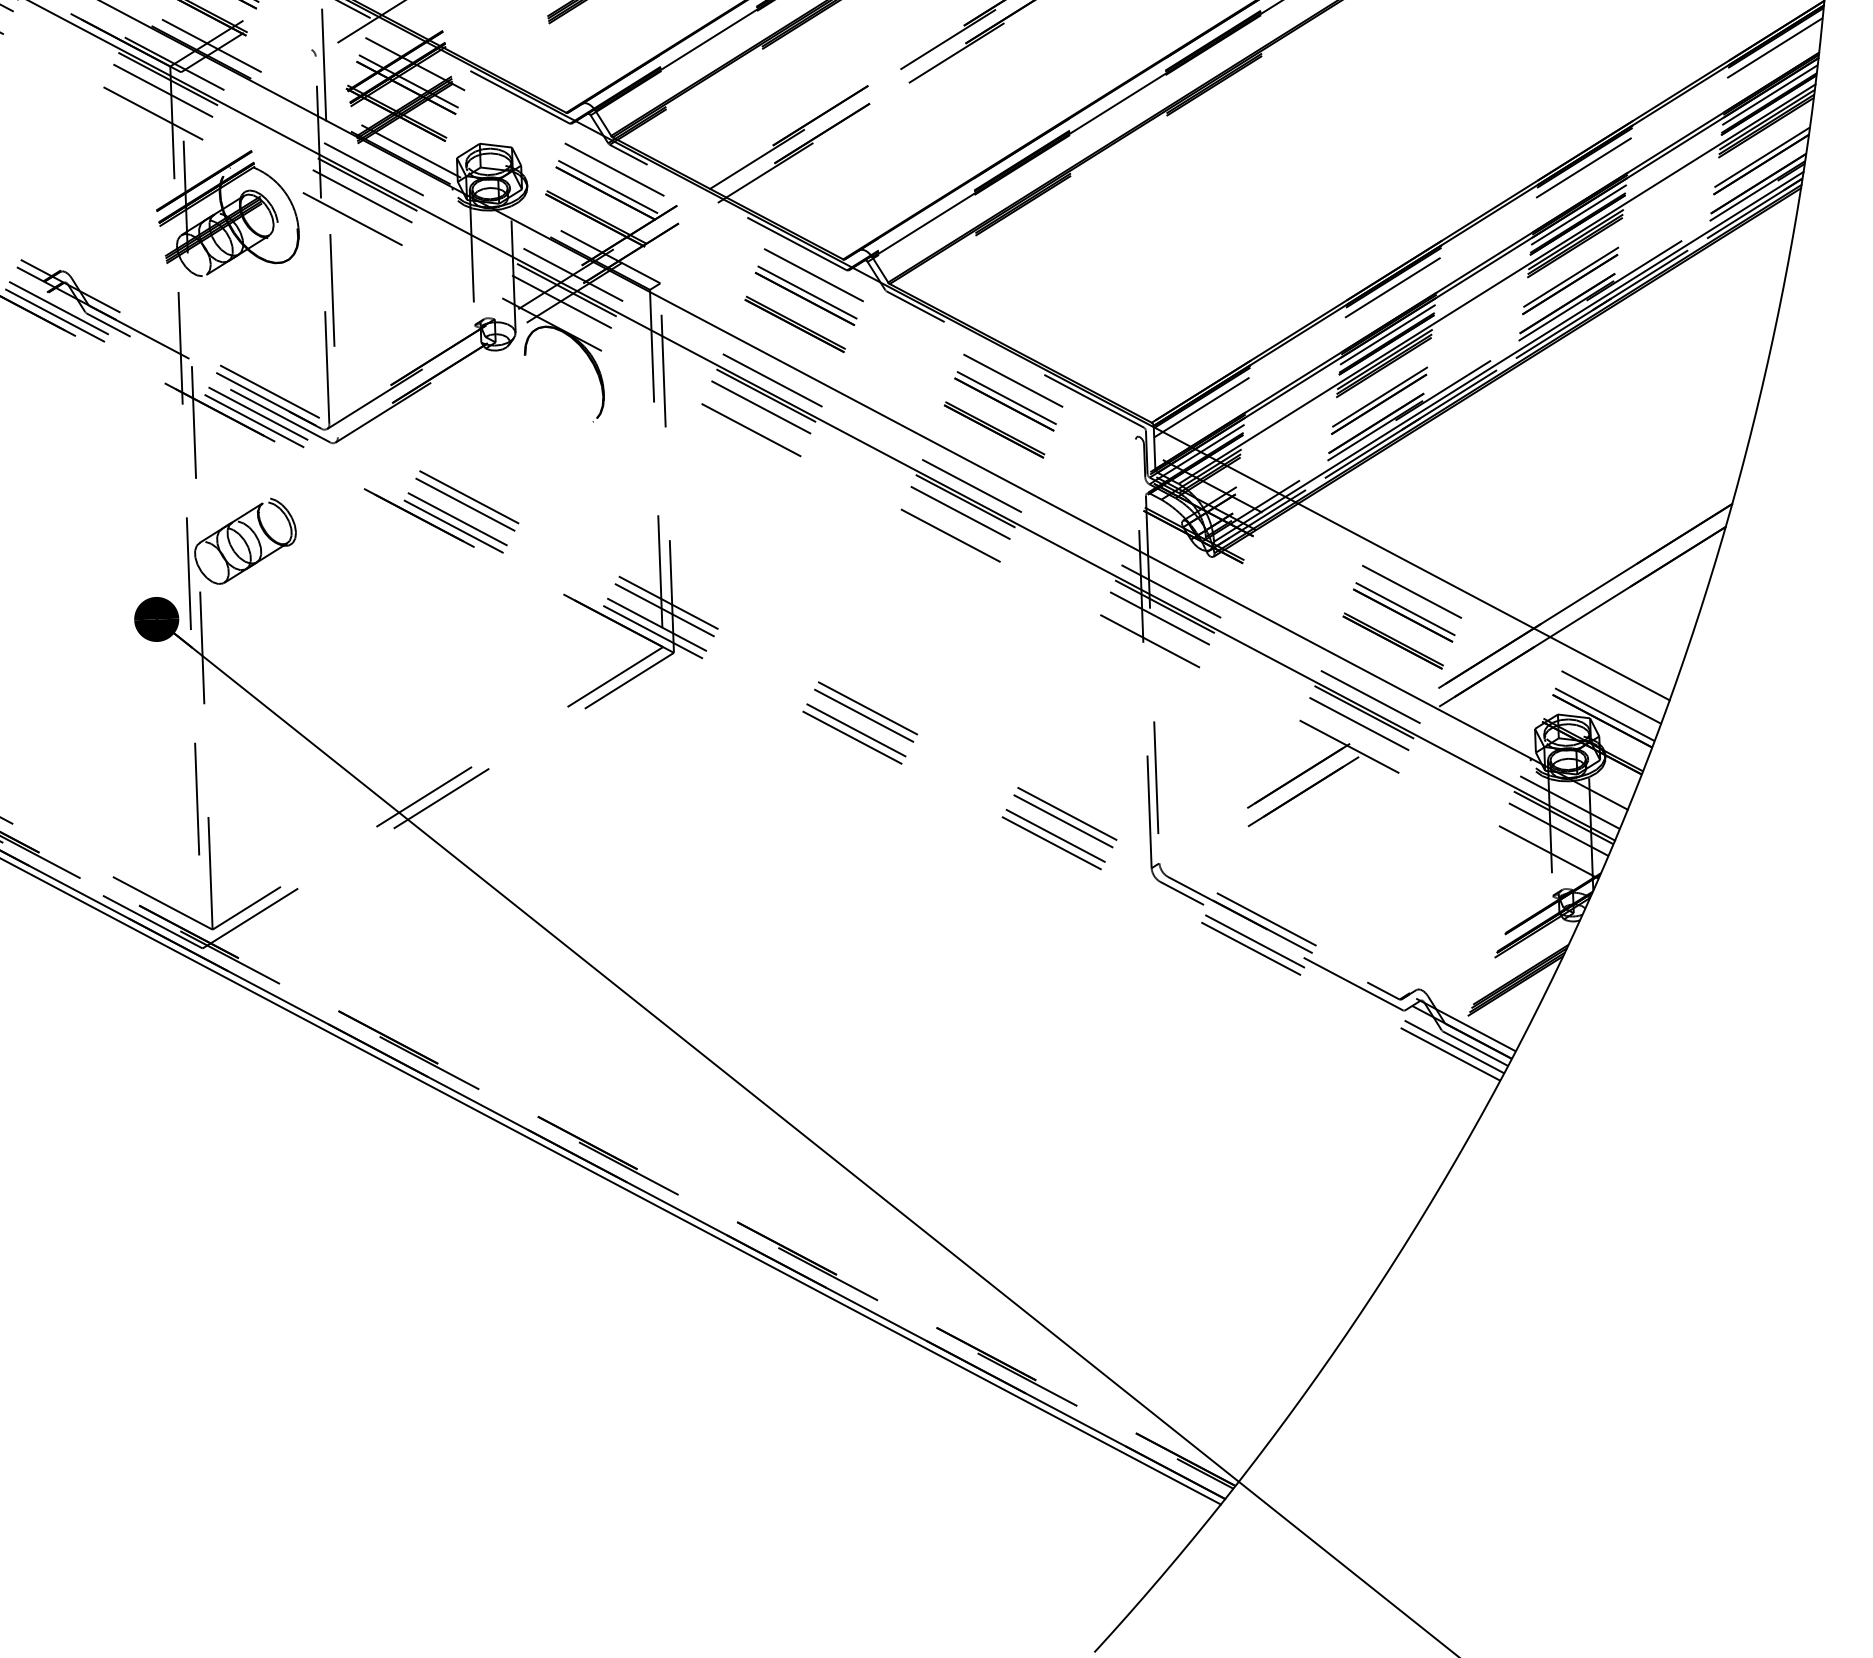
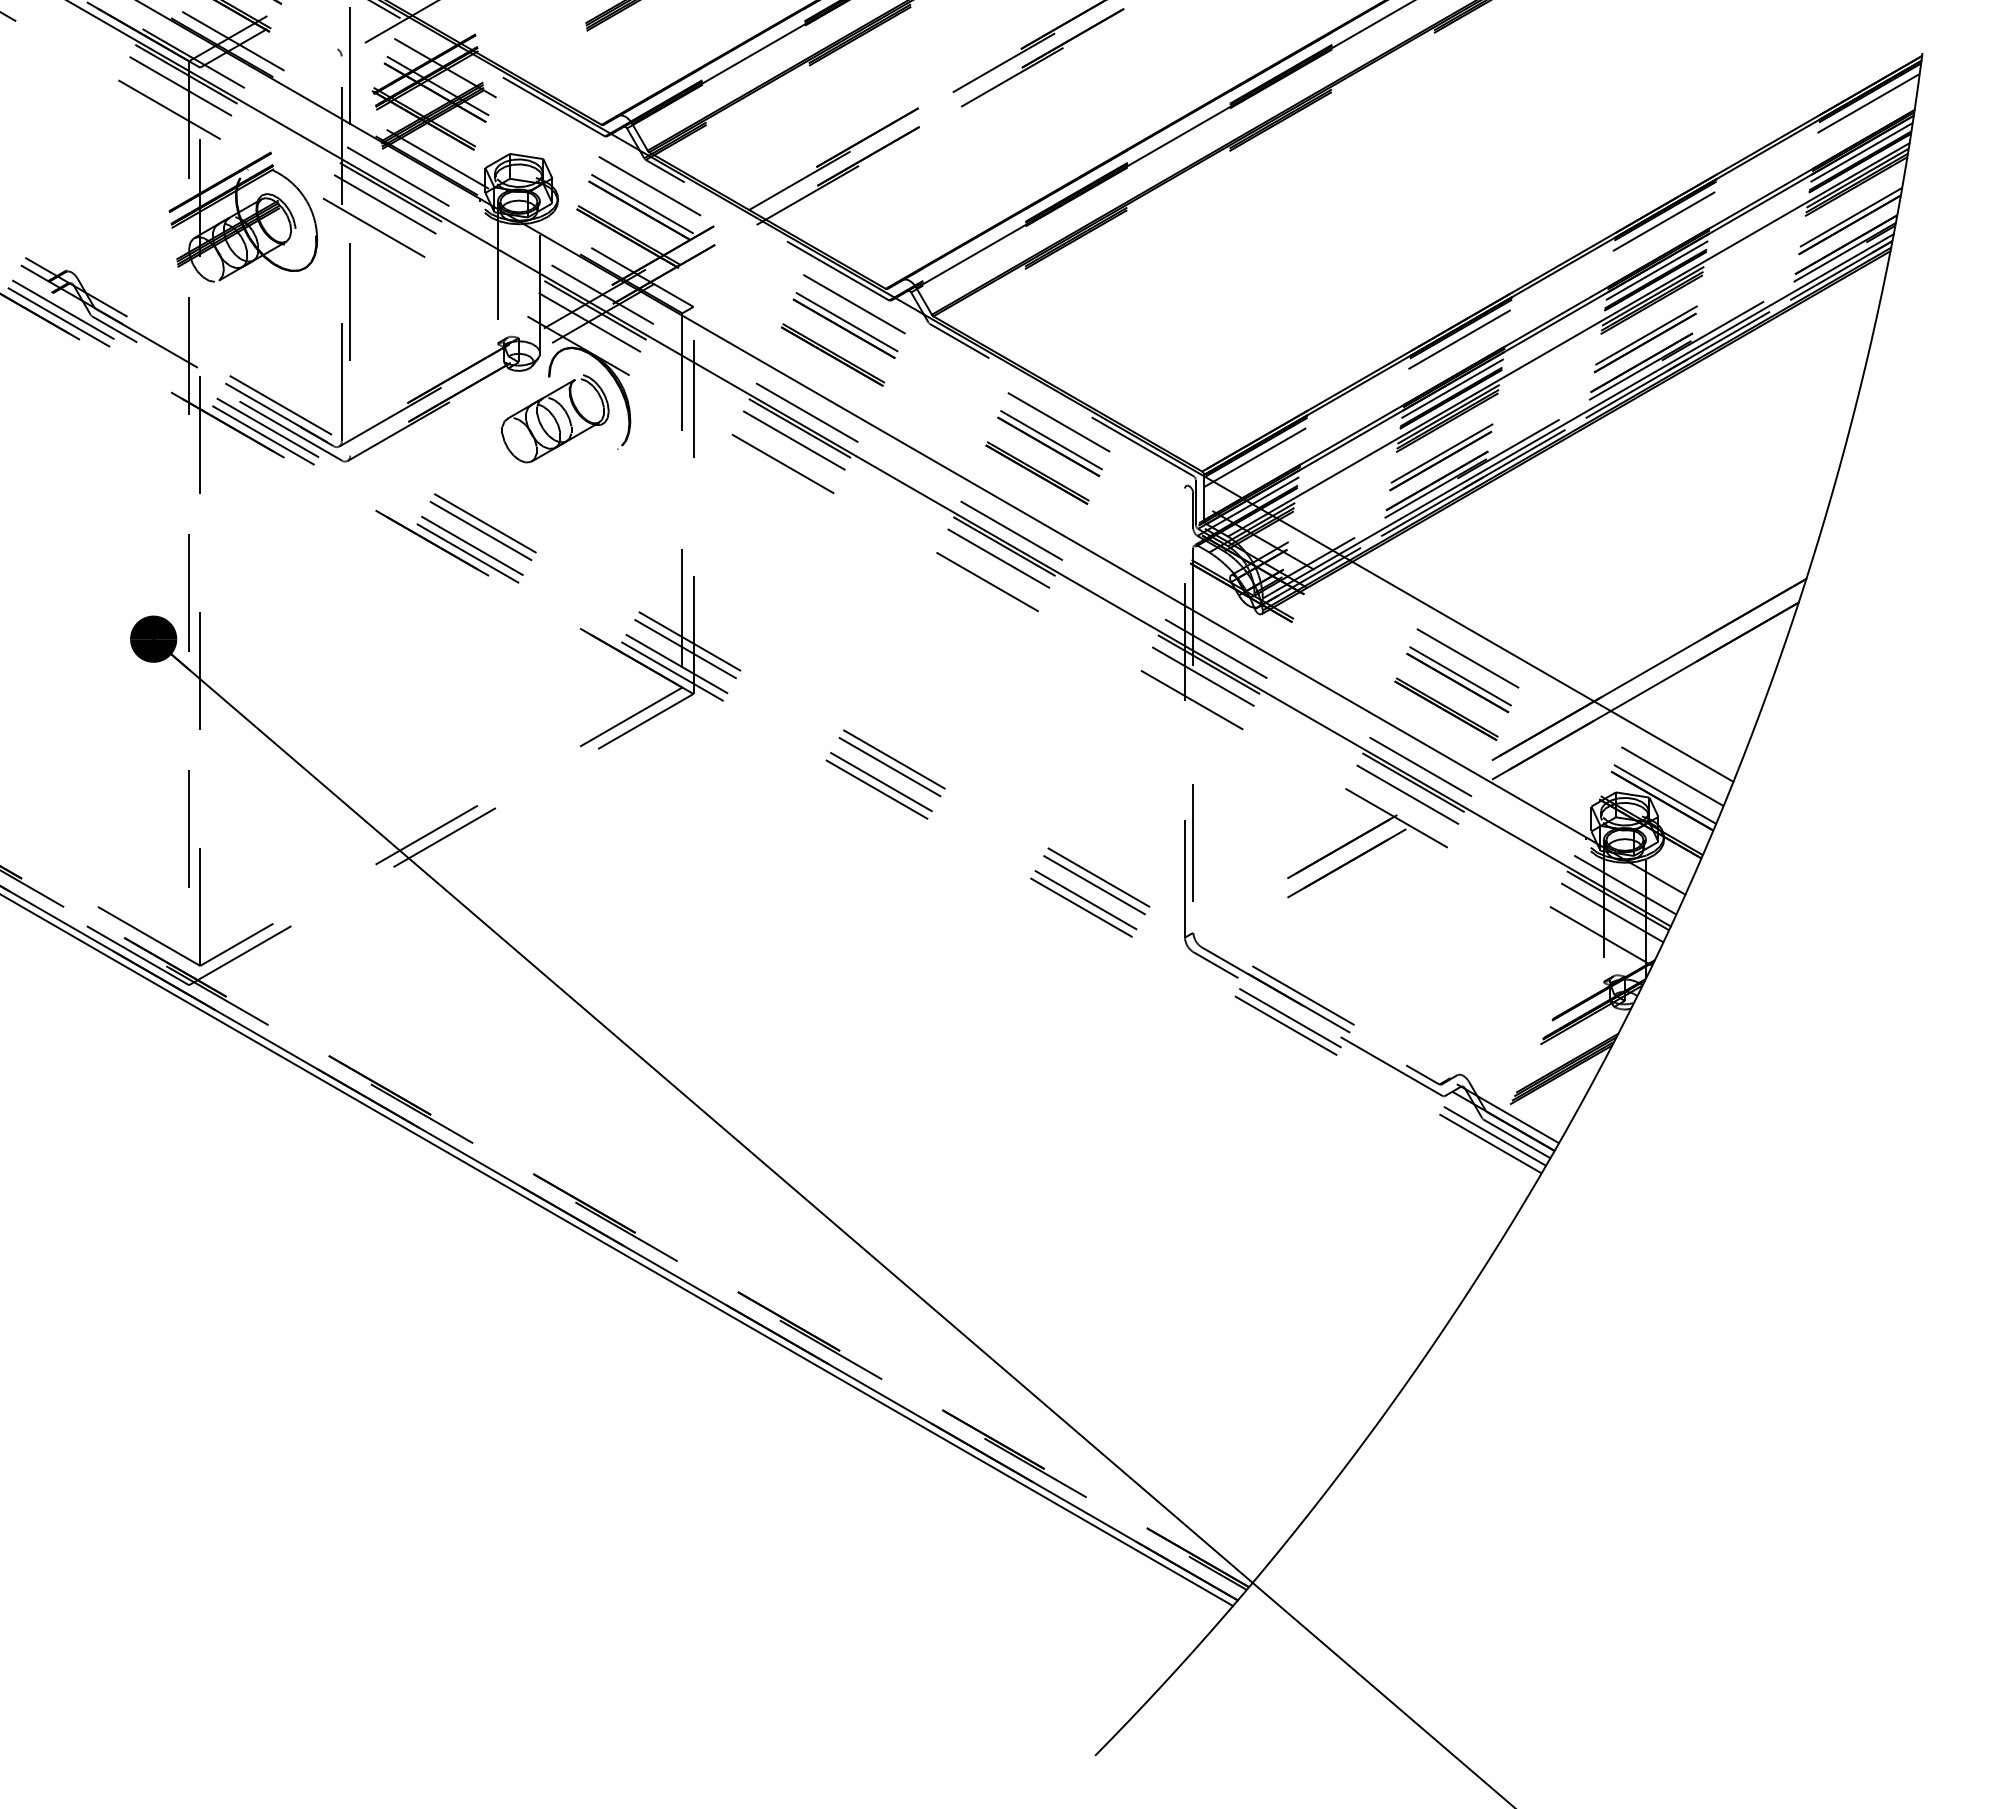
part: (245, 540) -> (555, 418), moved

